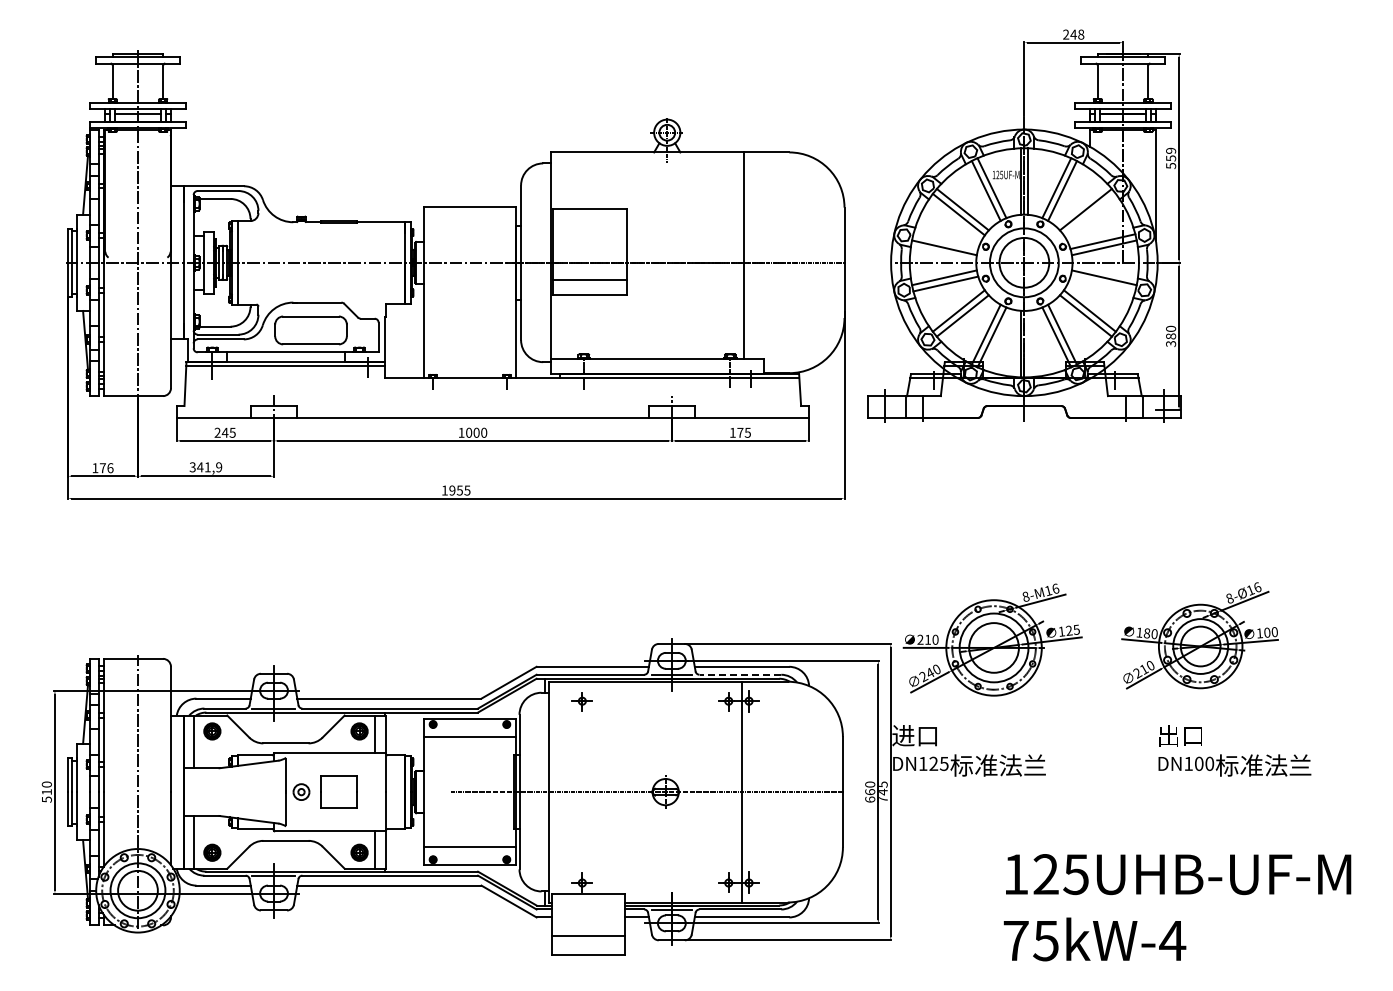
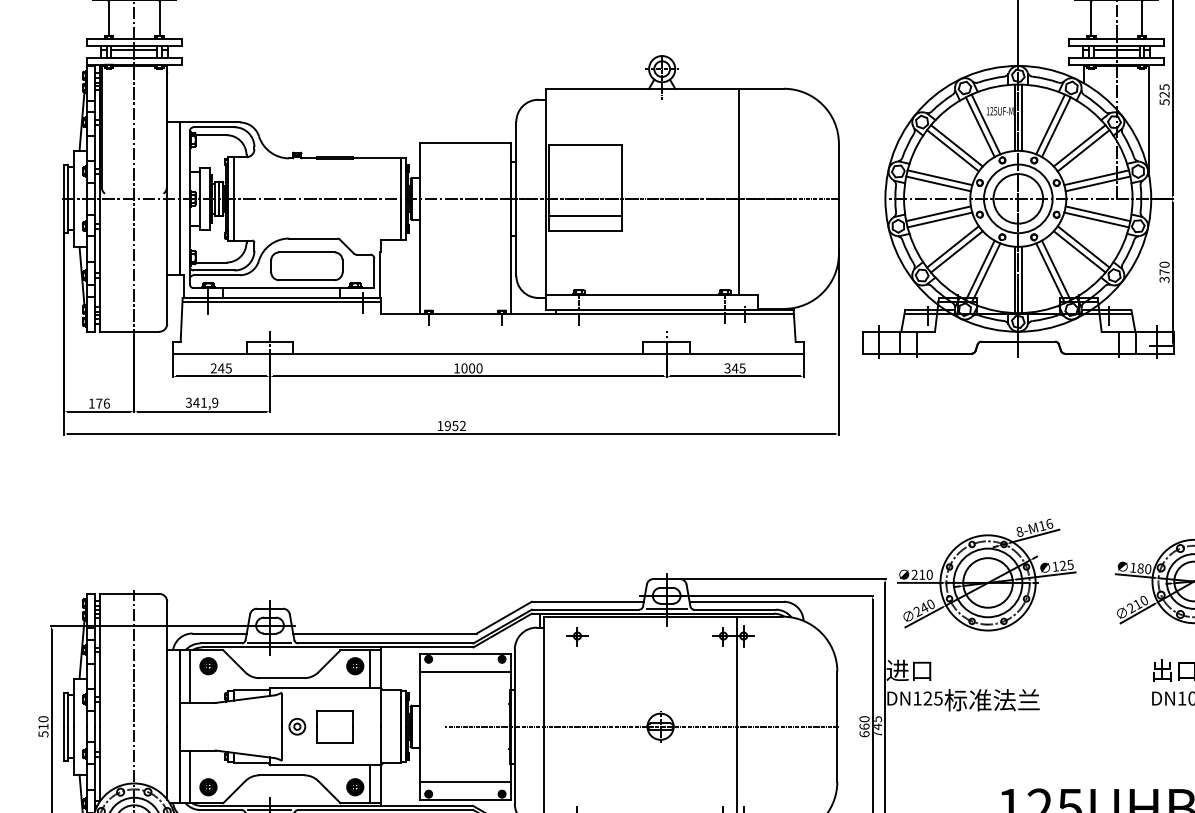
text: (1171, 154) -> (1165, 90), 559 -> 525
line: (1089, 214) -> (1083, 150), added
line: (945, 241) -> (939, 177), added
line: (1102, 283) -> (1096, 219), added
text: (1171, 336) -> (1165, 272), 380 -> 370
line: (1027, 343) -> (1021, 279), added
text: (736, 432) -> (731, 368), 175 -> 345
text: (467, 490) -> (462, 425), 1955 -> 1952
line: (740, 674) -> (735, 609), dashed -> solid

